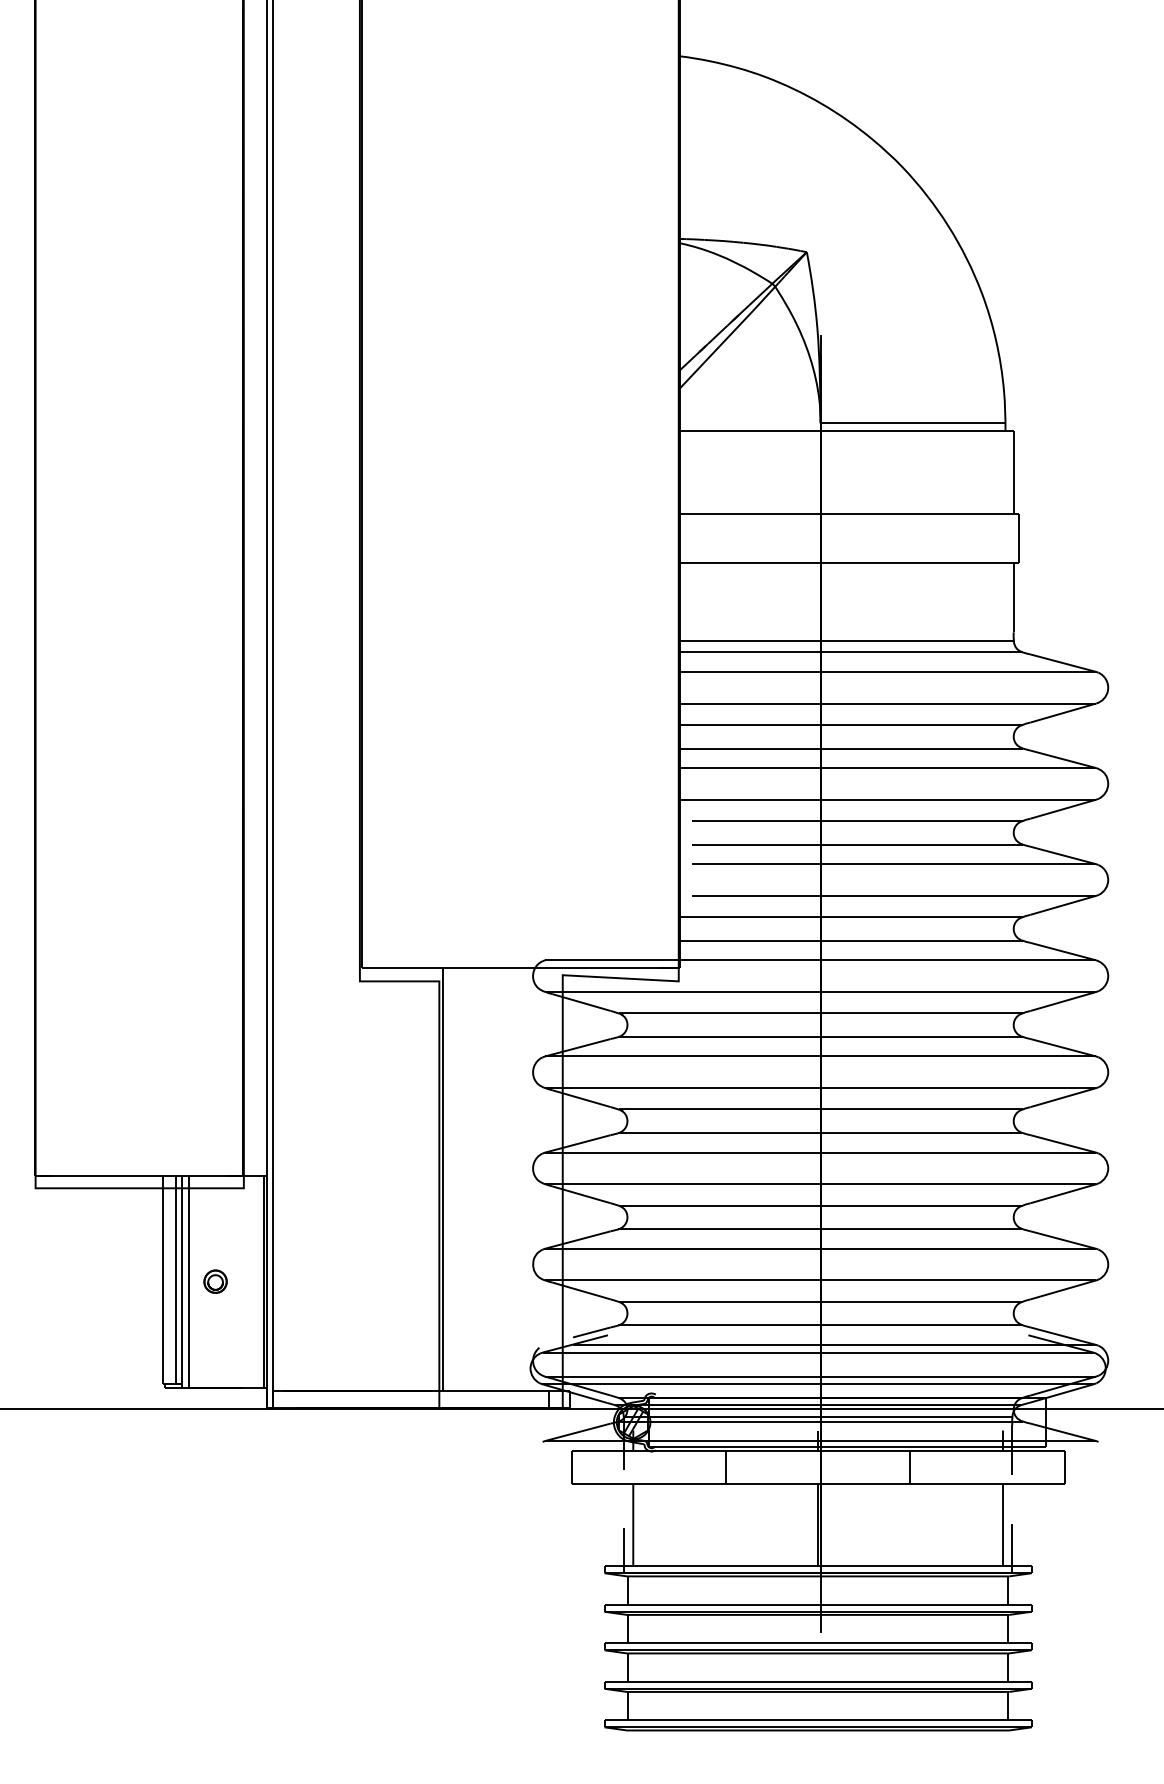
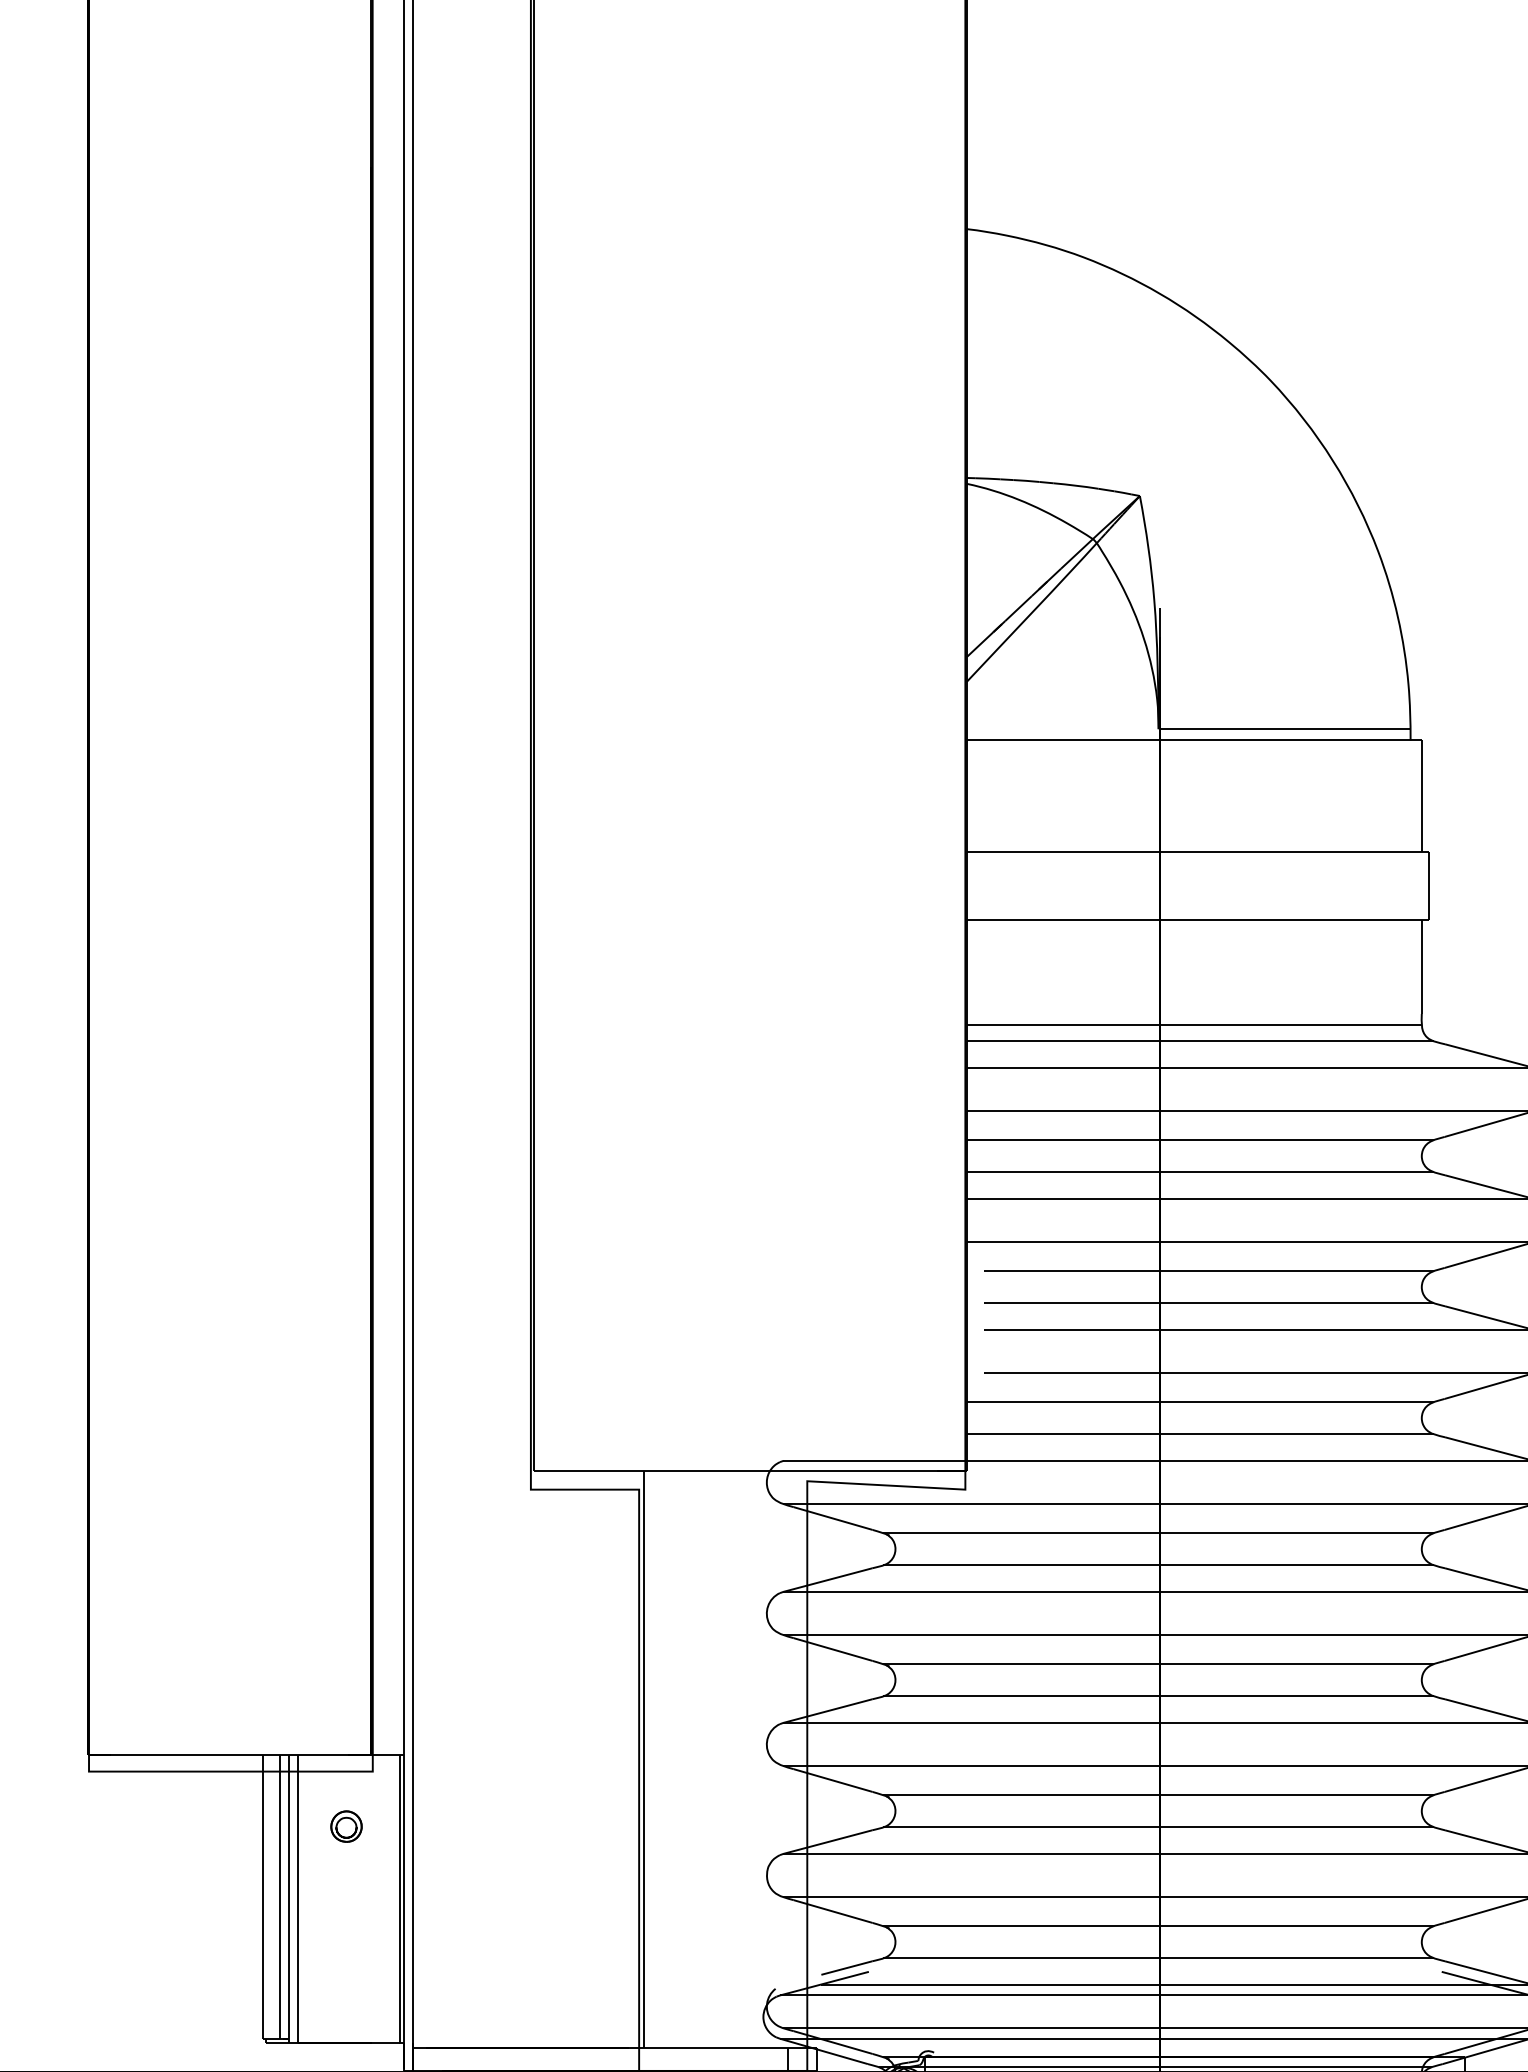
part: (215, 1281) -> (346, 1826), moved

